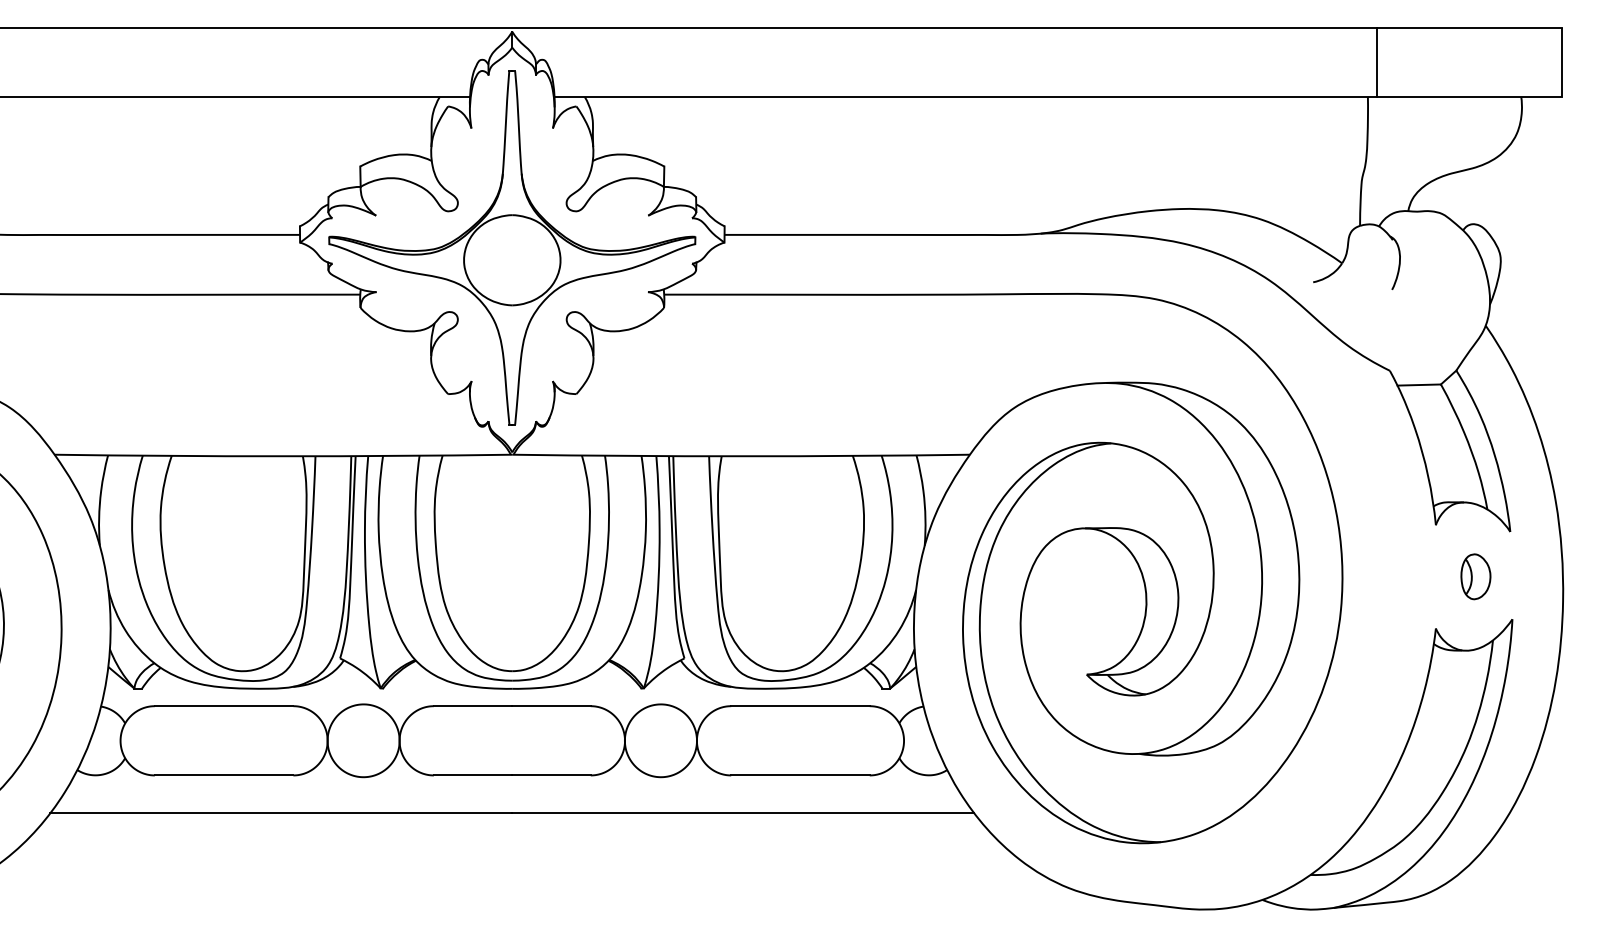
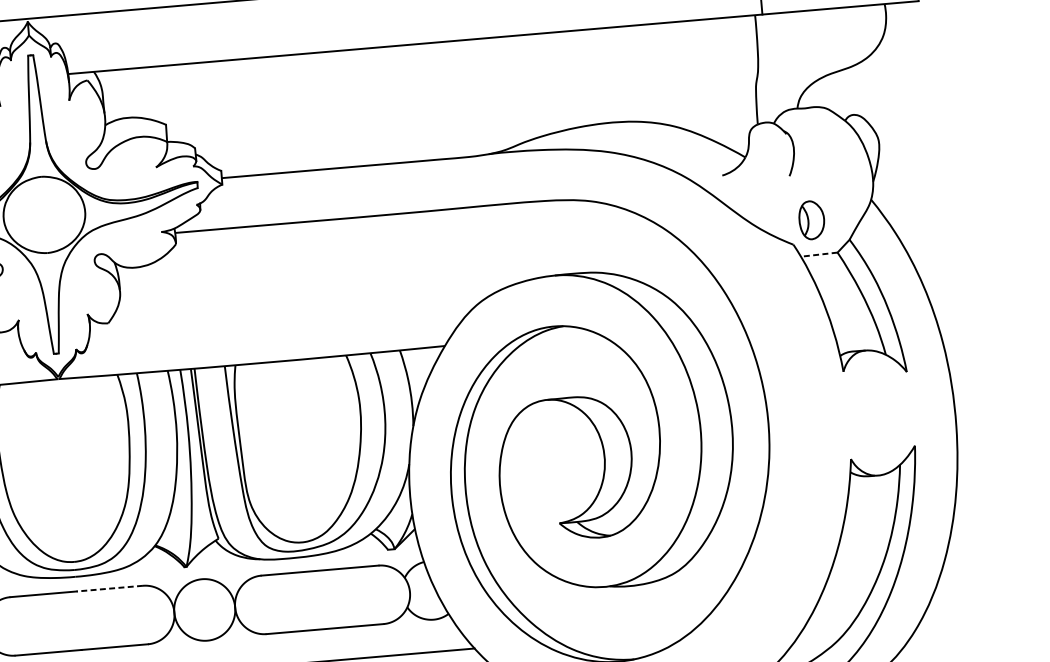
line: (1419, 385) -> (819, 255), solid -> dashed
part: (1475, 576) -> (811, 219), moved
line: (550, 706) -> (109, 588), solid -> dashed

